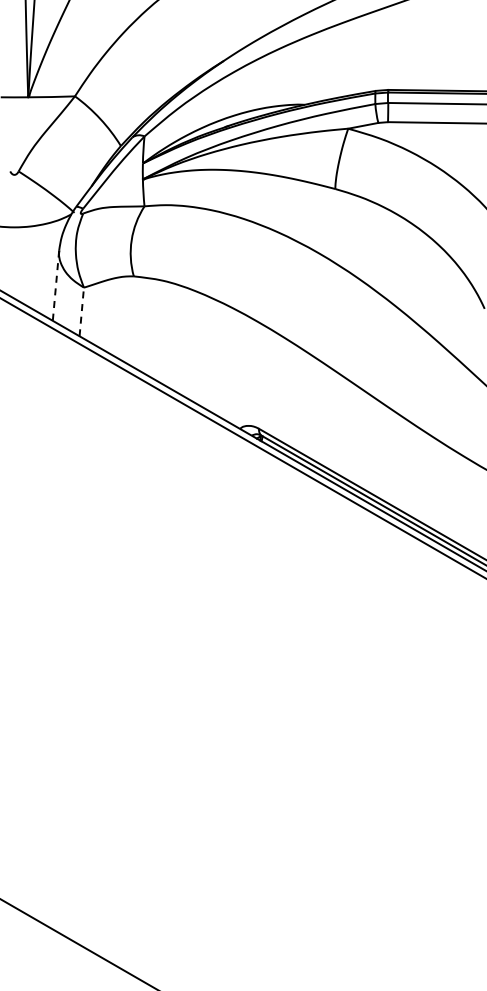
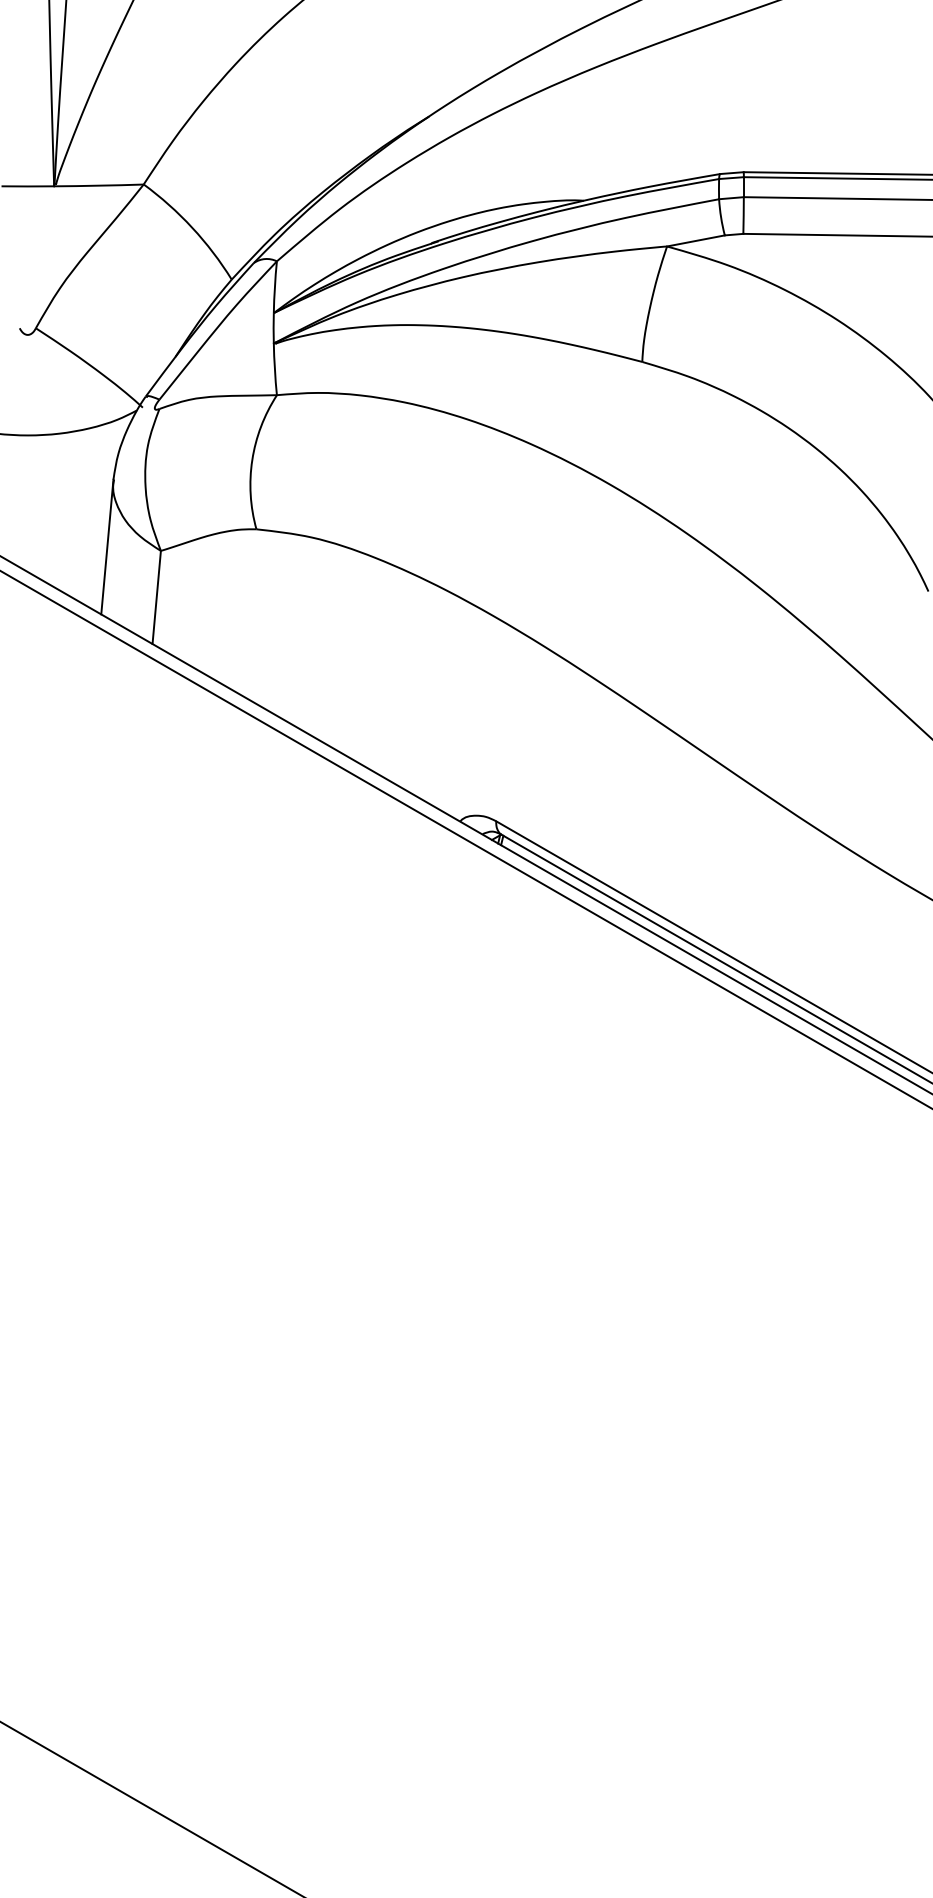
line: (55, 286) -> (106, 548), dashed -> solid
line: (81, 311) -> (156, 596), dashed -> solid

